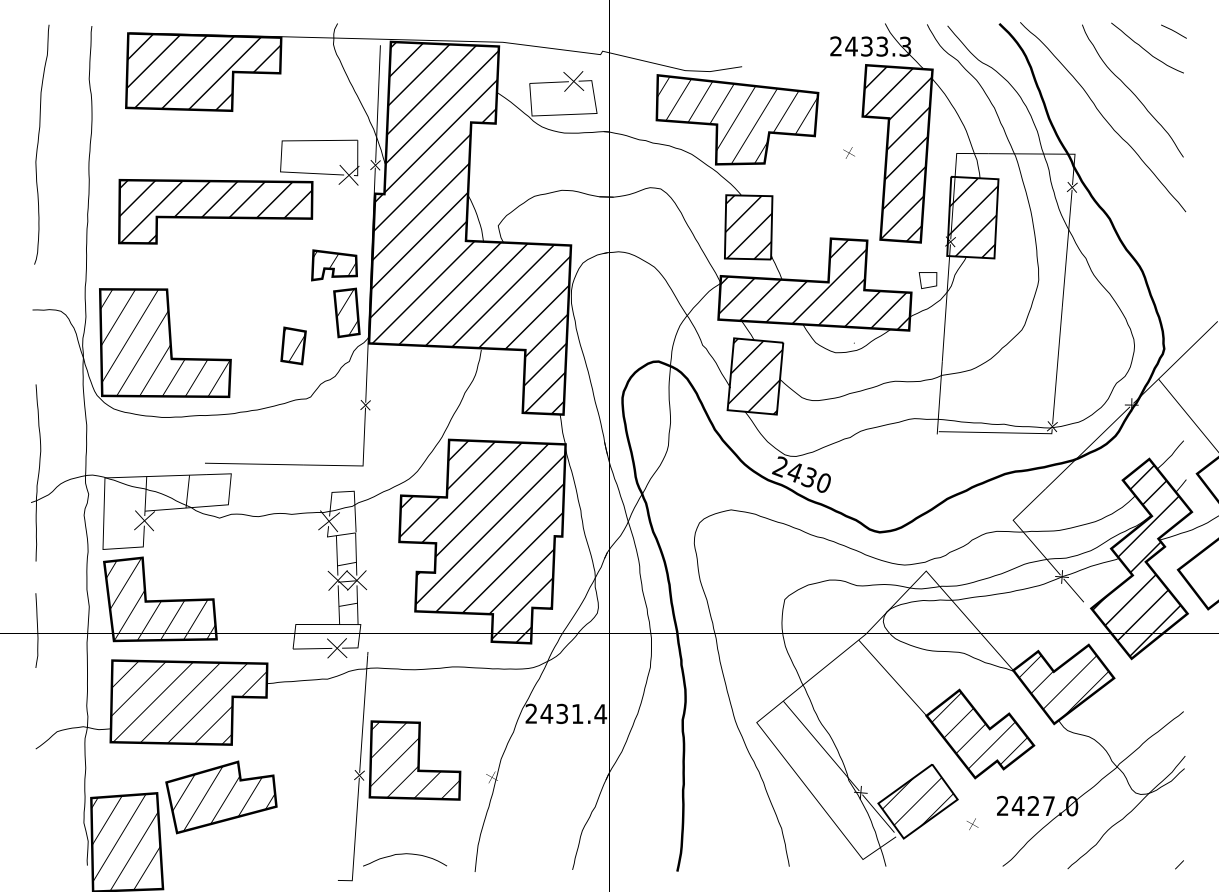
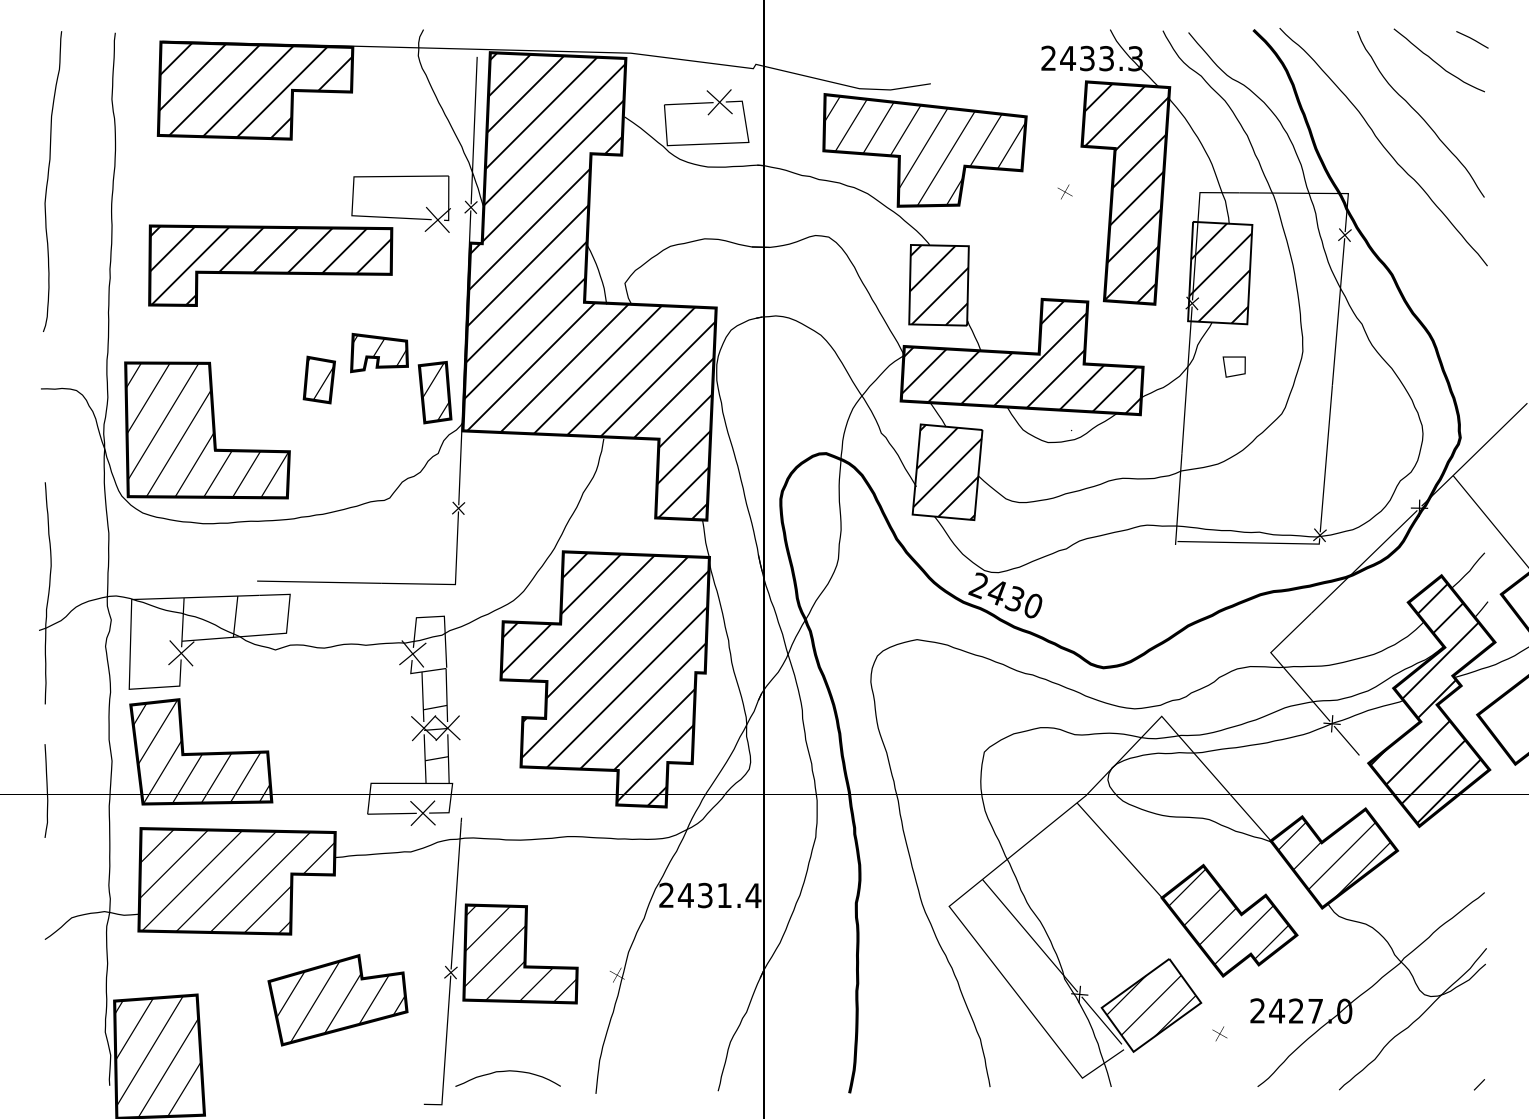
part: (334, 265) -> (379, 353), moved
part: (927, 280) -> (1233, 366), moved
part: (293, 345) -> (319, 379), moved
part: (221, 797) -> (338, 1000), moved

